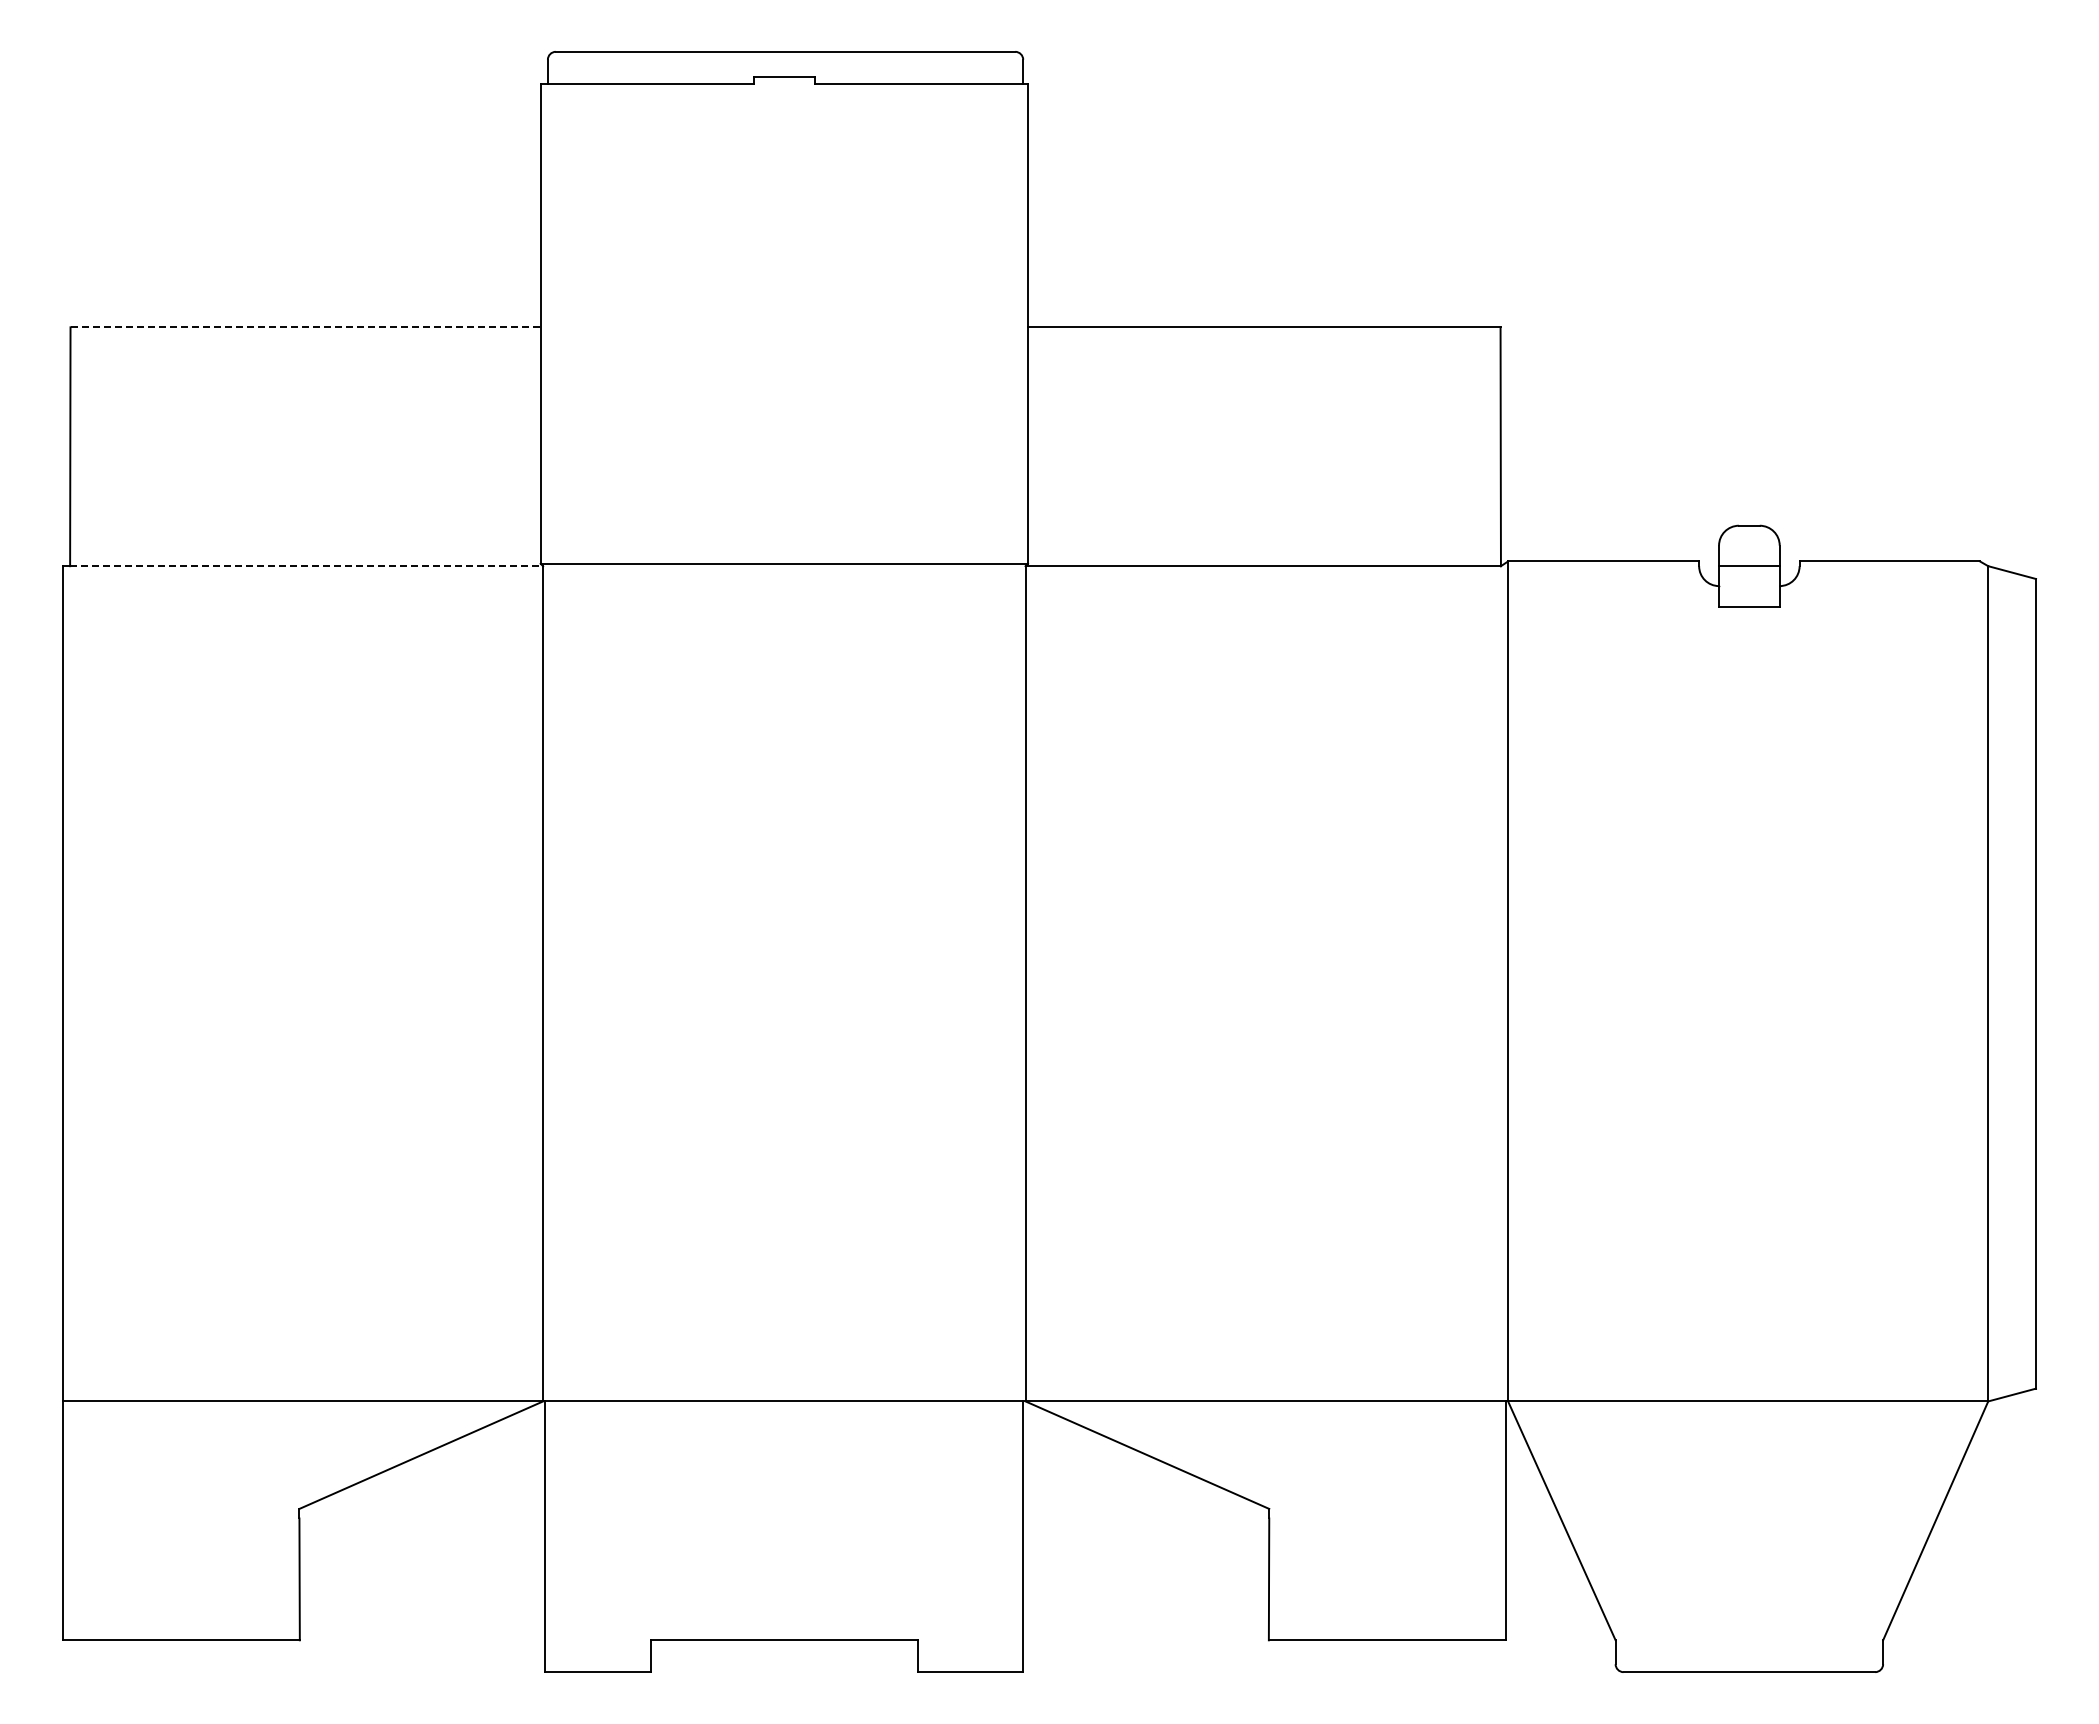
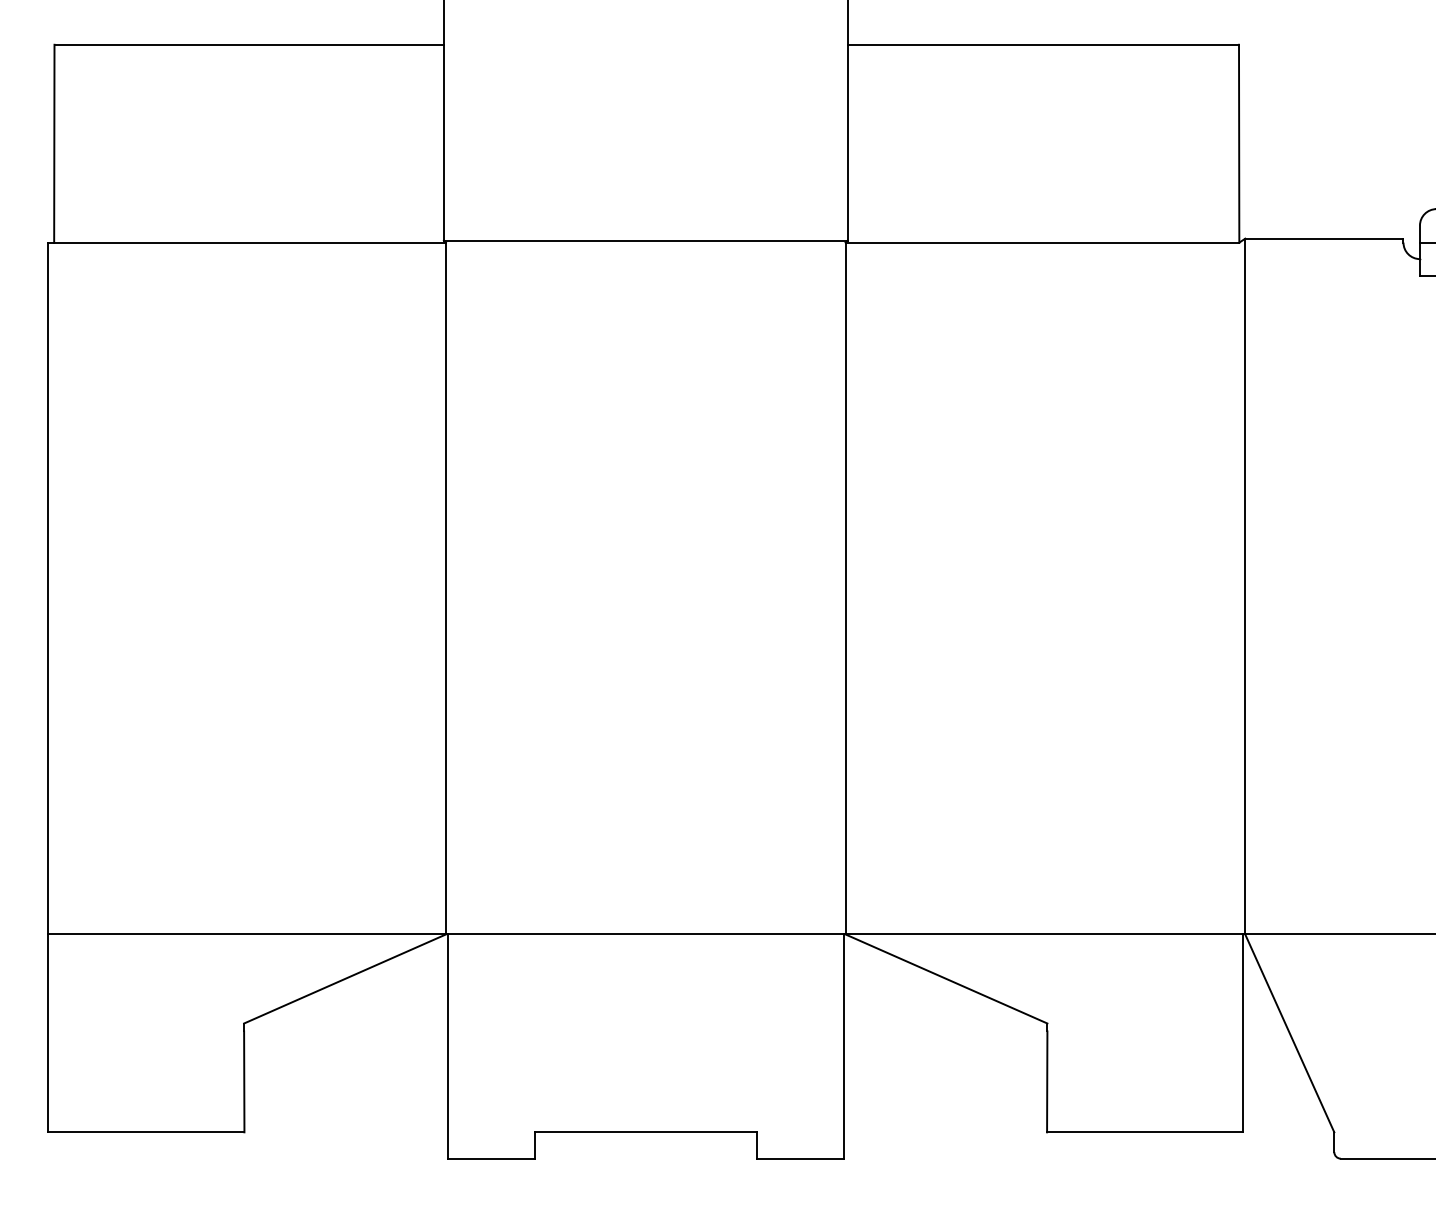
line: (306, 327) -> (249, 44), dashed -> solid
line: (307, 566) -> (250, 242), dashed -> solid

